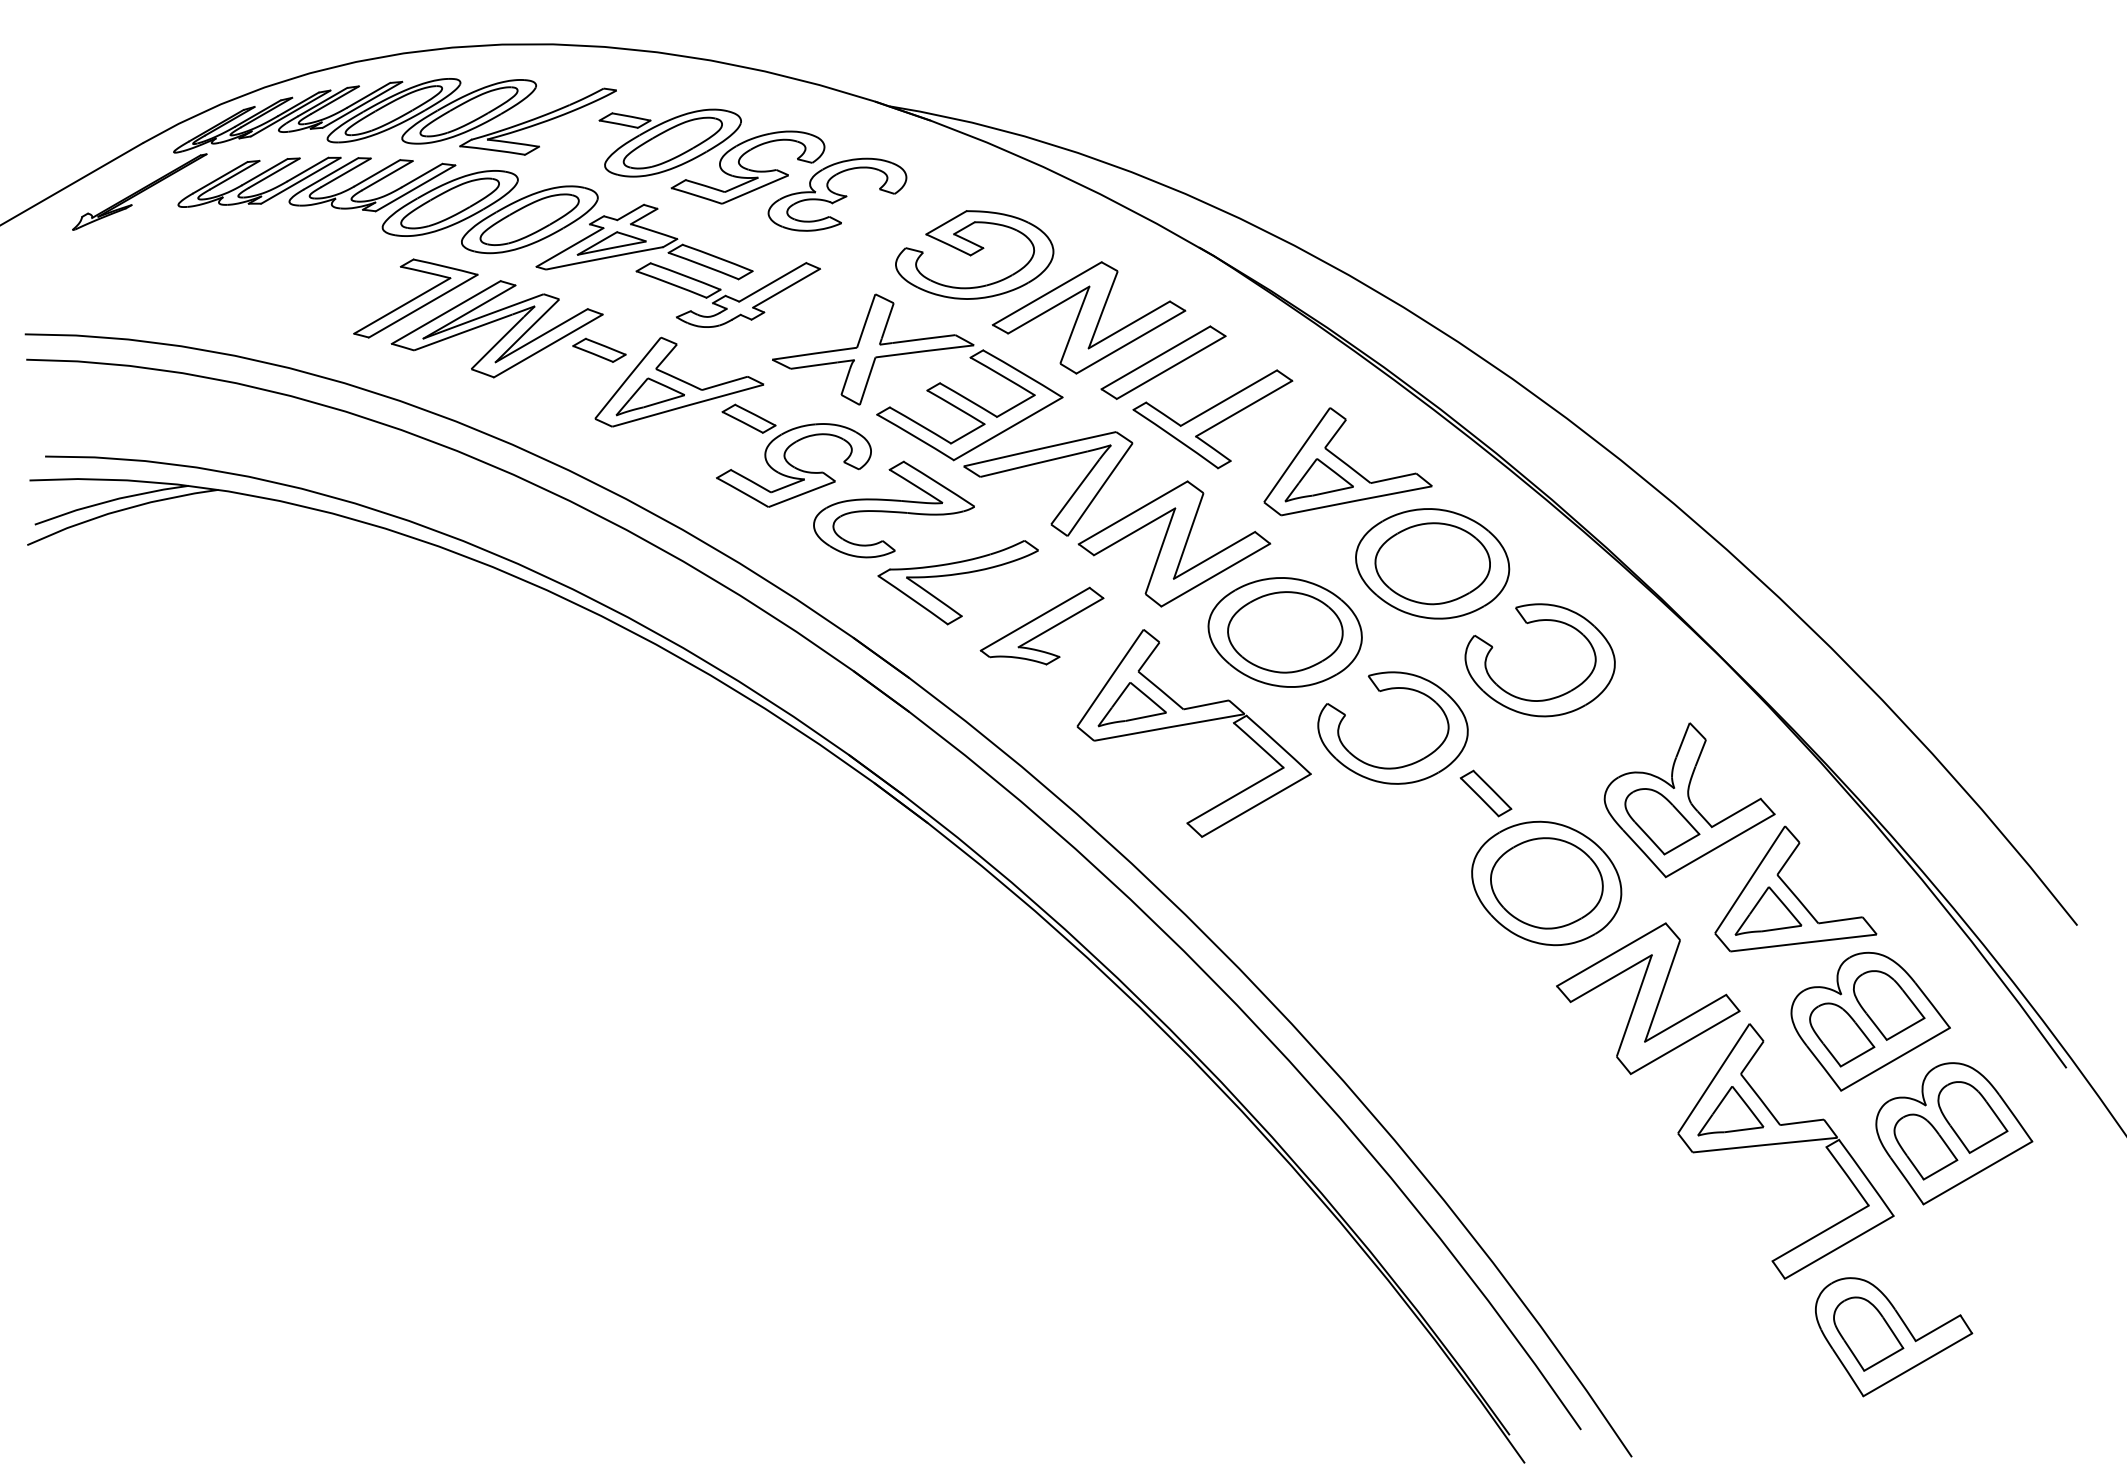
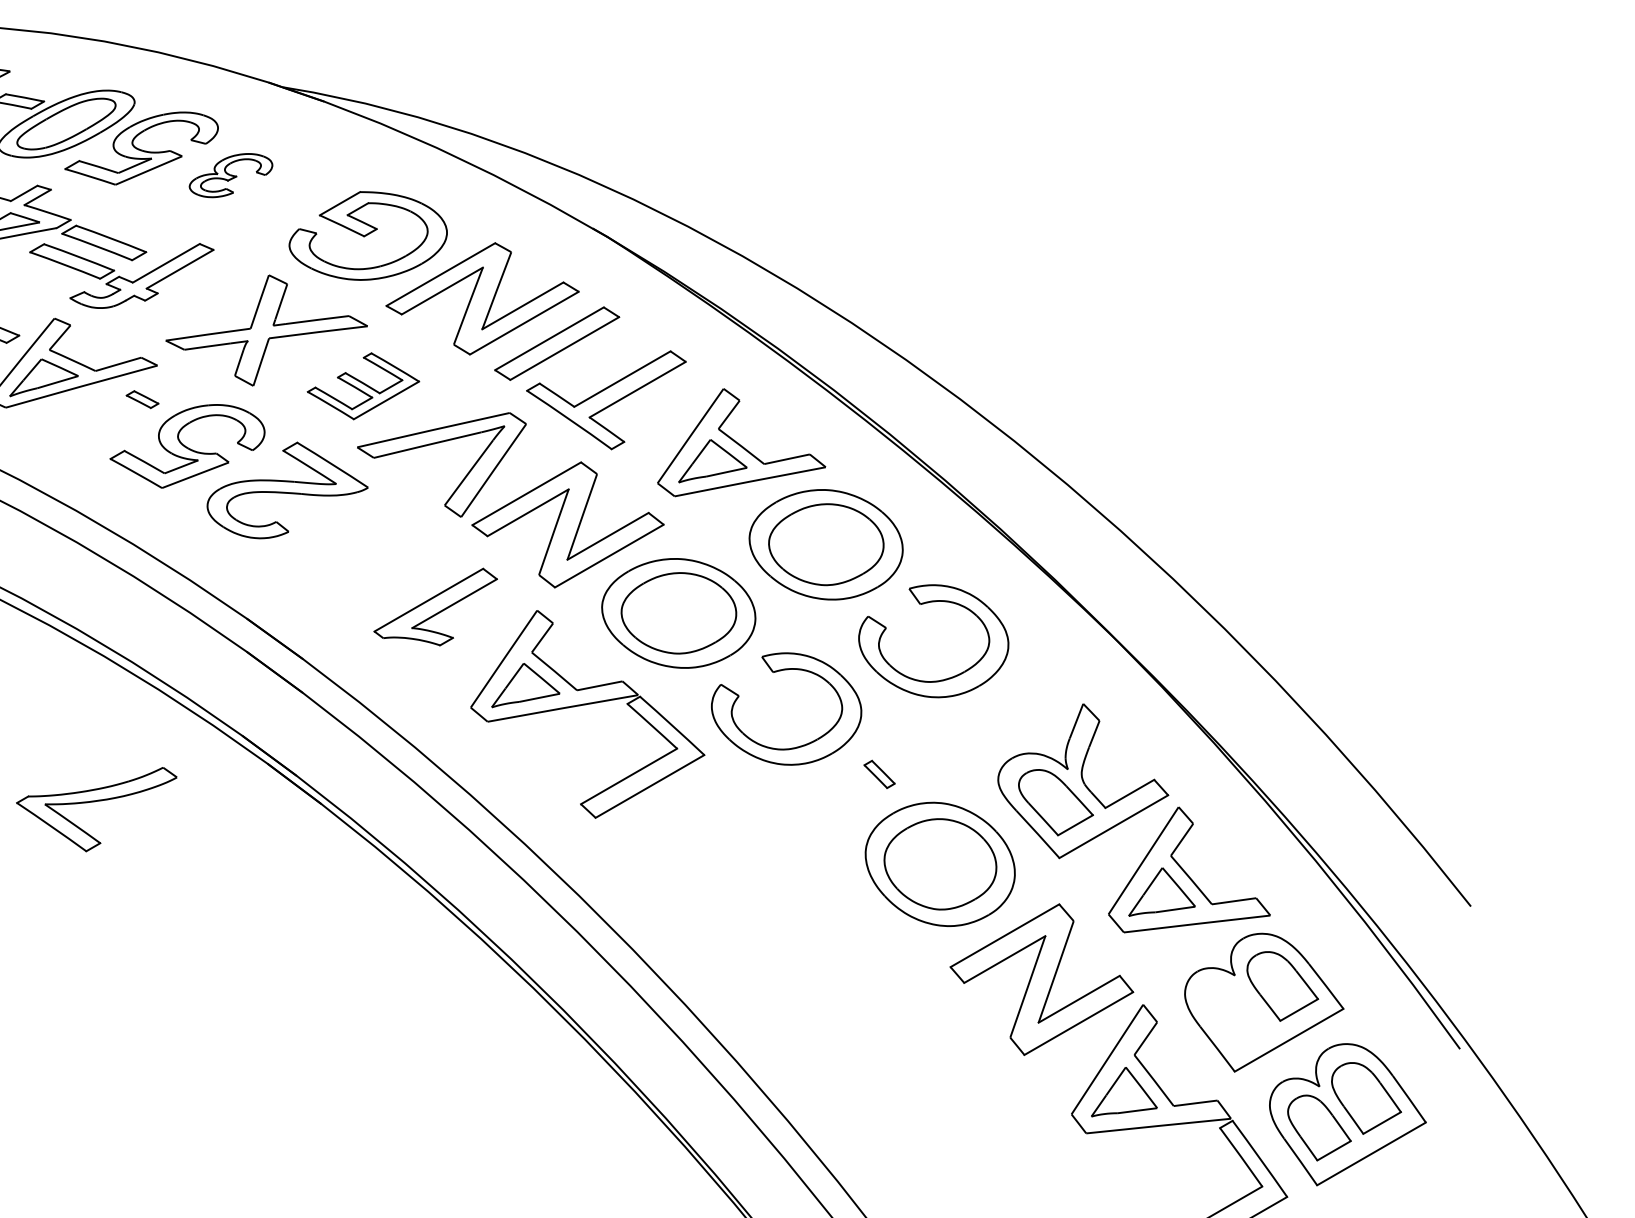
part: (837, 194) -> (231, 175), size x0.6
part: (969, 405) -> (363, 386), size x0.6
part: (748, 418) -> (142, 399), size x0.6
part: (956, 575) -> (95, 802), moved
part: (1485, 793) -> (879, 774), size x0.6
part: (1842, 1034) -> (1236, 1015), removed

